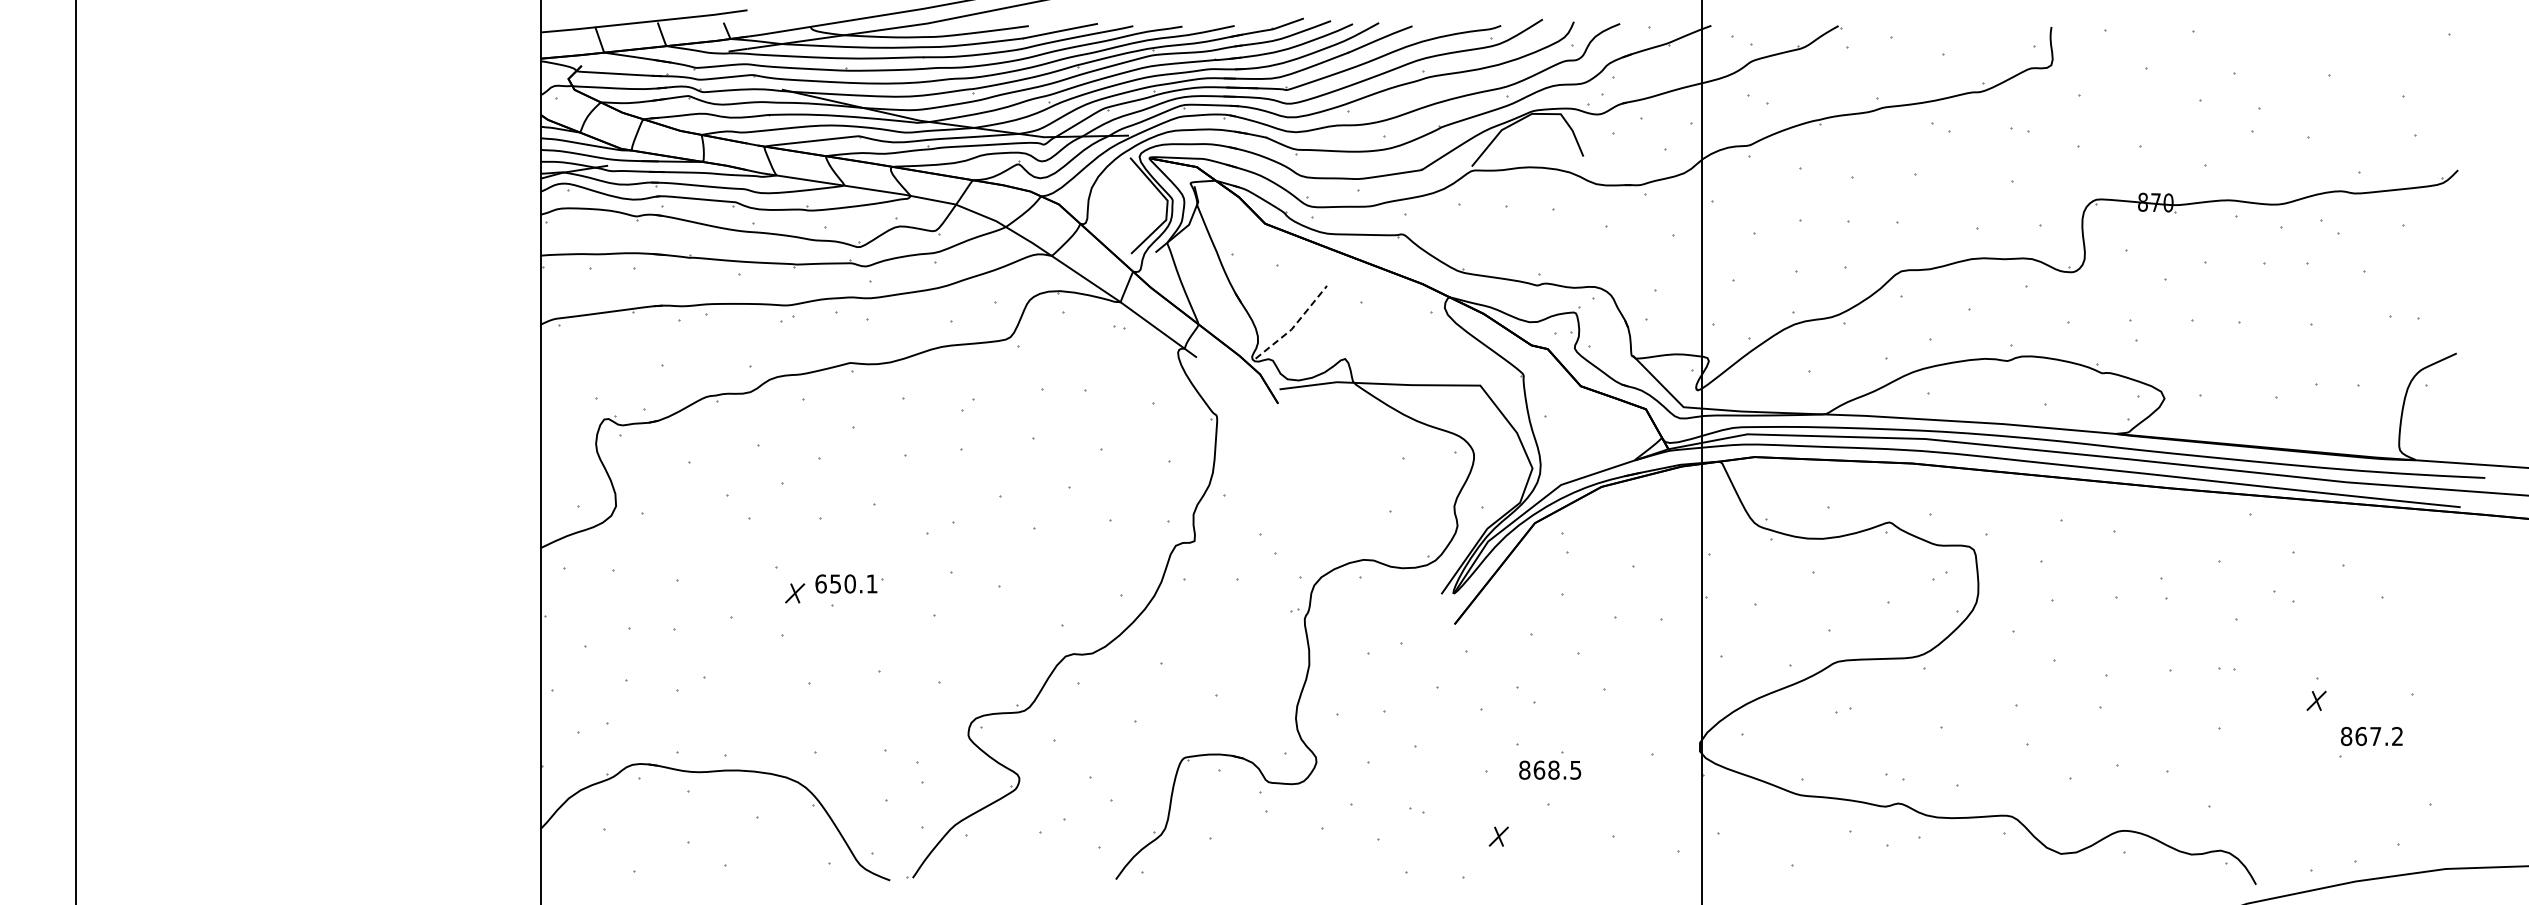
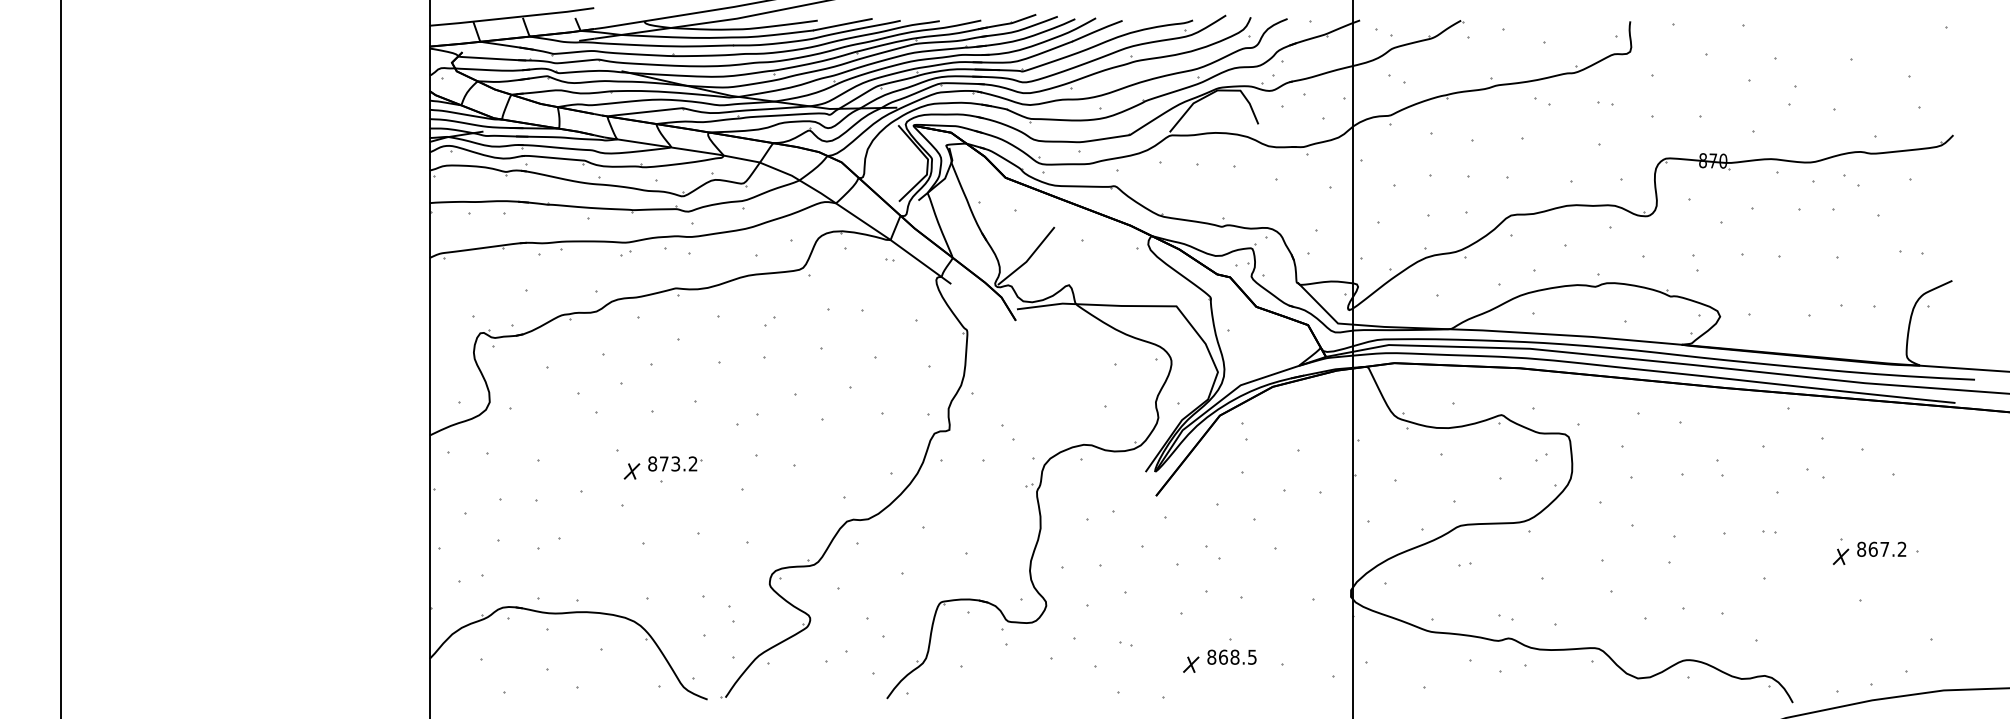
line: (1294, 325) -> (1028, 258), dashed -> solid
text: (846, 583) -> (672, 463), 650.1 -> 873.2
text: (2371, 736) -> (1881, 549), moved
text: (1550, 769) -> (1232, 656), moved

